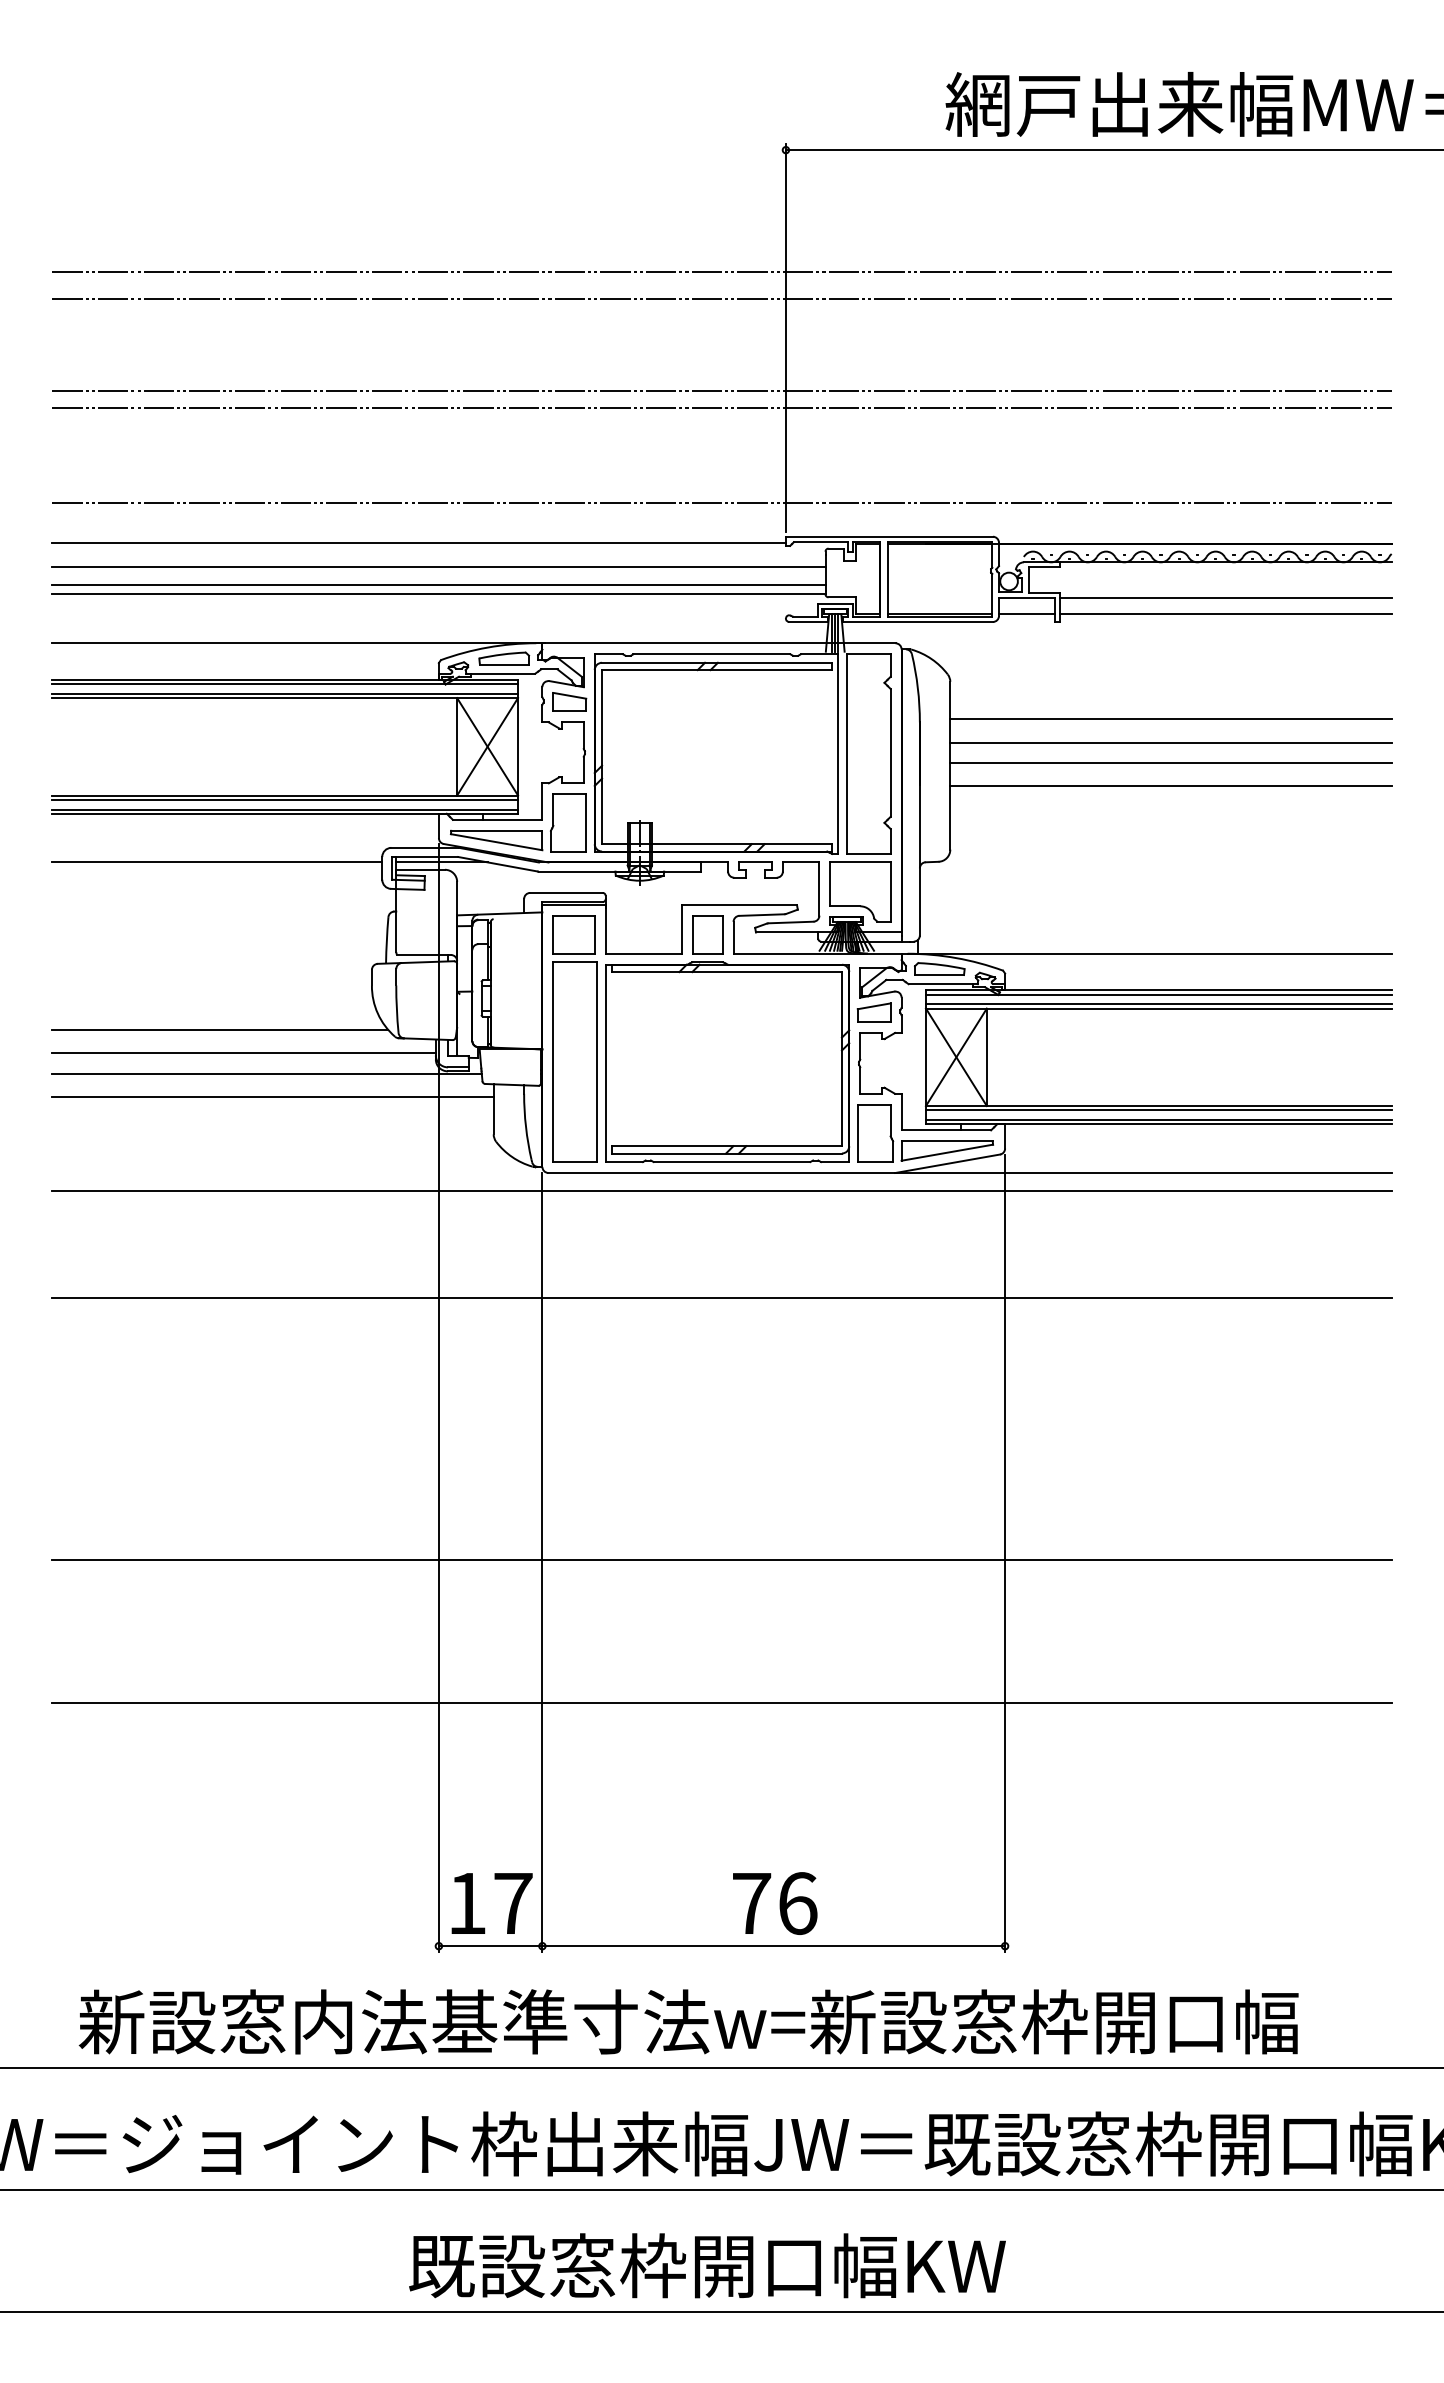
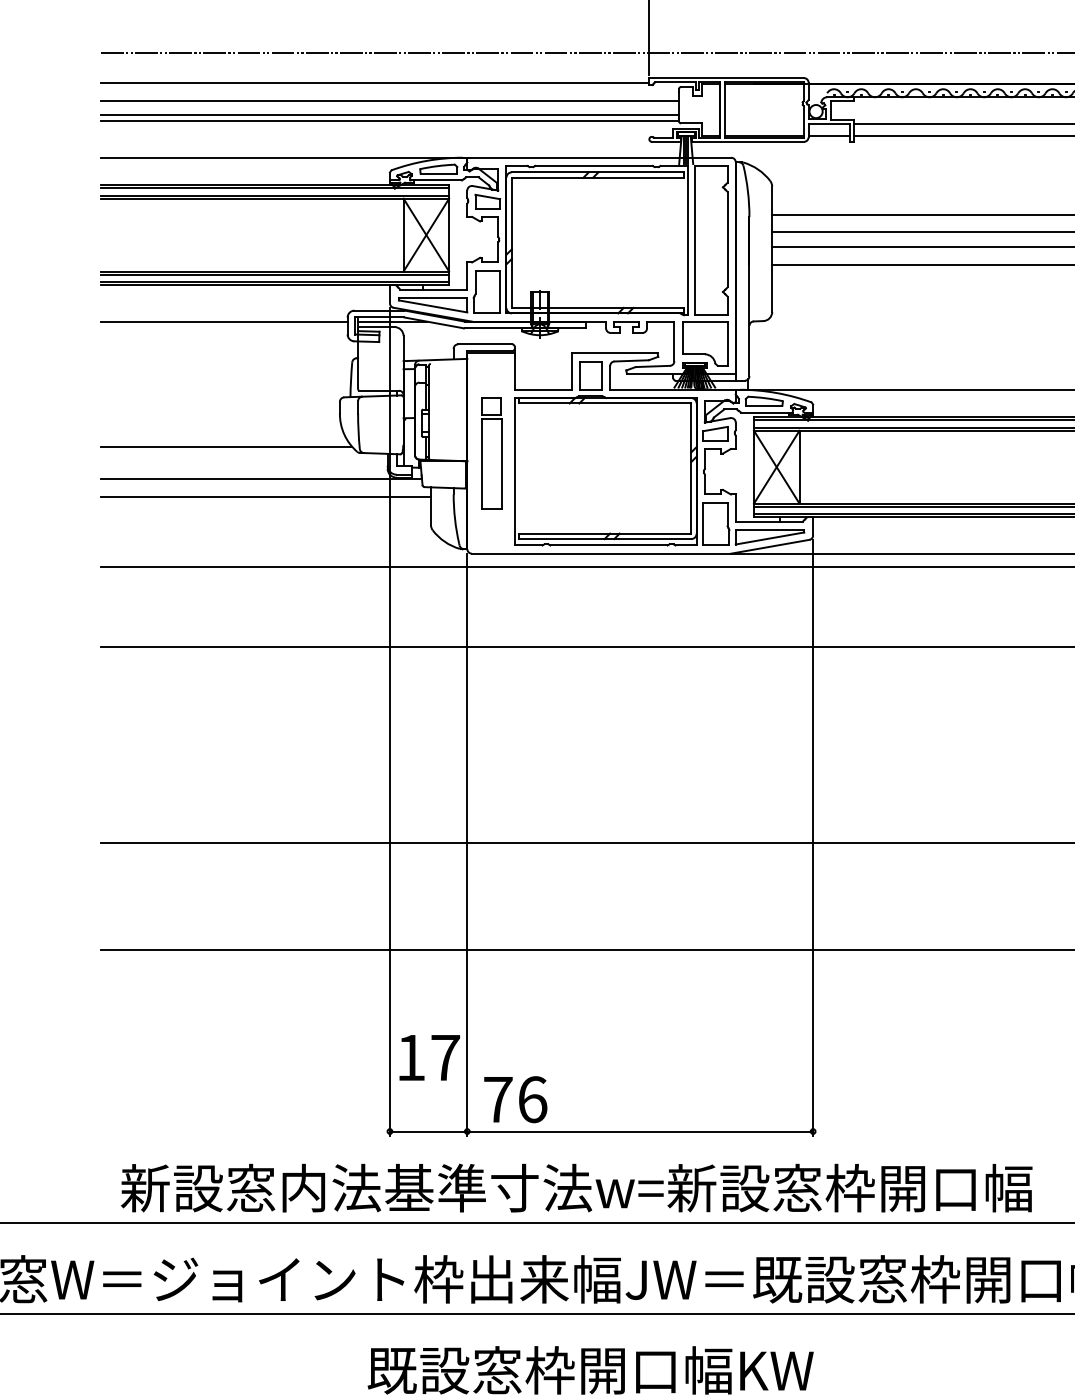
part: (574, 1038) -> (491, 453), size x0.6
line: (243, 1053) -> (243, 464), removed
text: (491, 1903) -> (429, 1057), moved
text: (775, 1903) -> (515, 1099), moved

